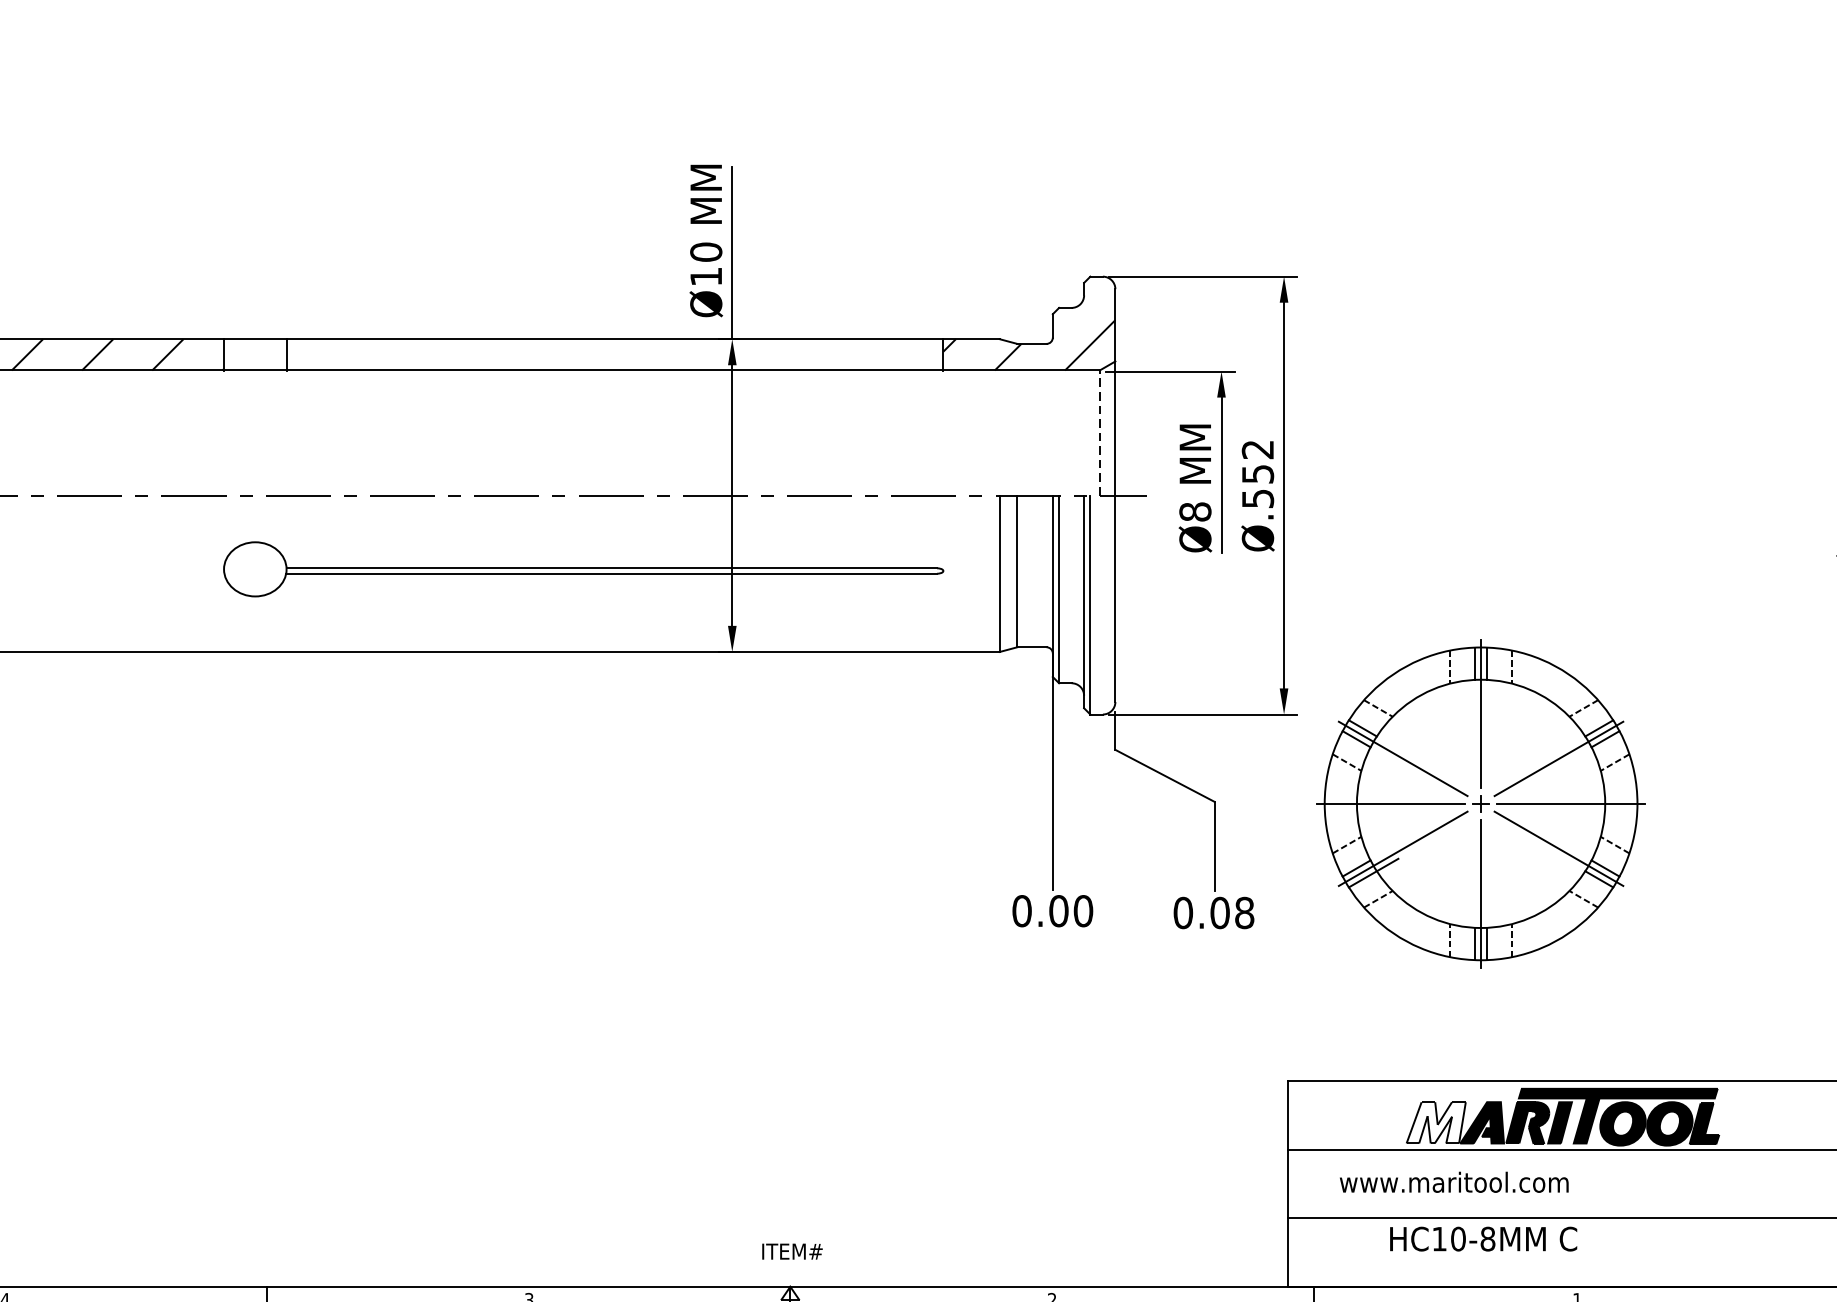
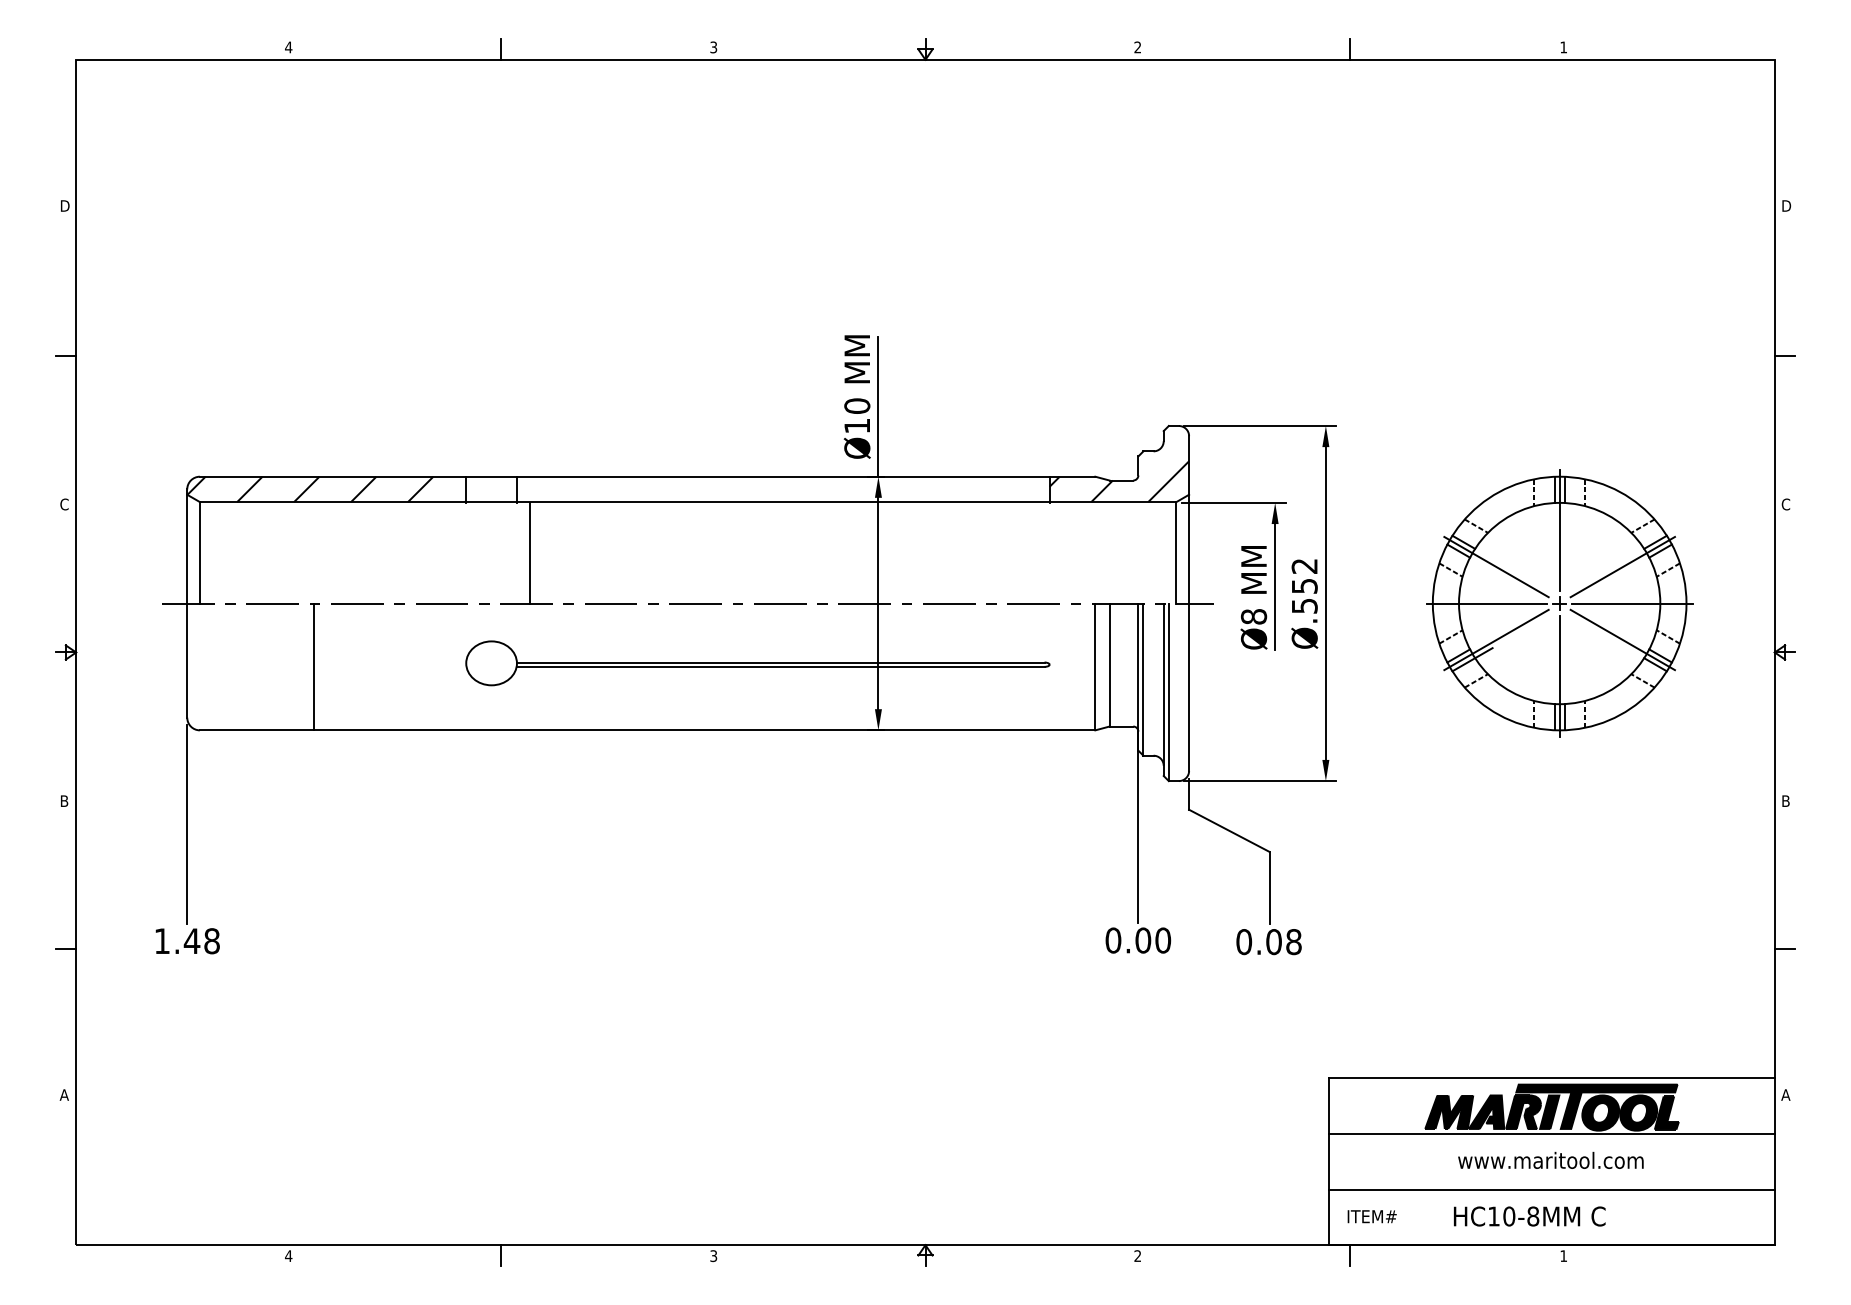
line: (302, 432) -> (529, 552), added
line: (1099, 432) -> (1176, 552), dashed -> solid
line: (36, 573) -> (314, 666), added
part: (1480, 803) -> (1559, 603), moved
fill: (1436, 1121) -> (1449, 1111), added
text: (1453, 1181) -> (1550, 1159), moved
text: (1483, 1239) -> (1529, 1216), moved
text: (791, 1251) -> (1371, 1216), moved

